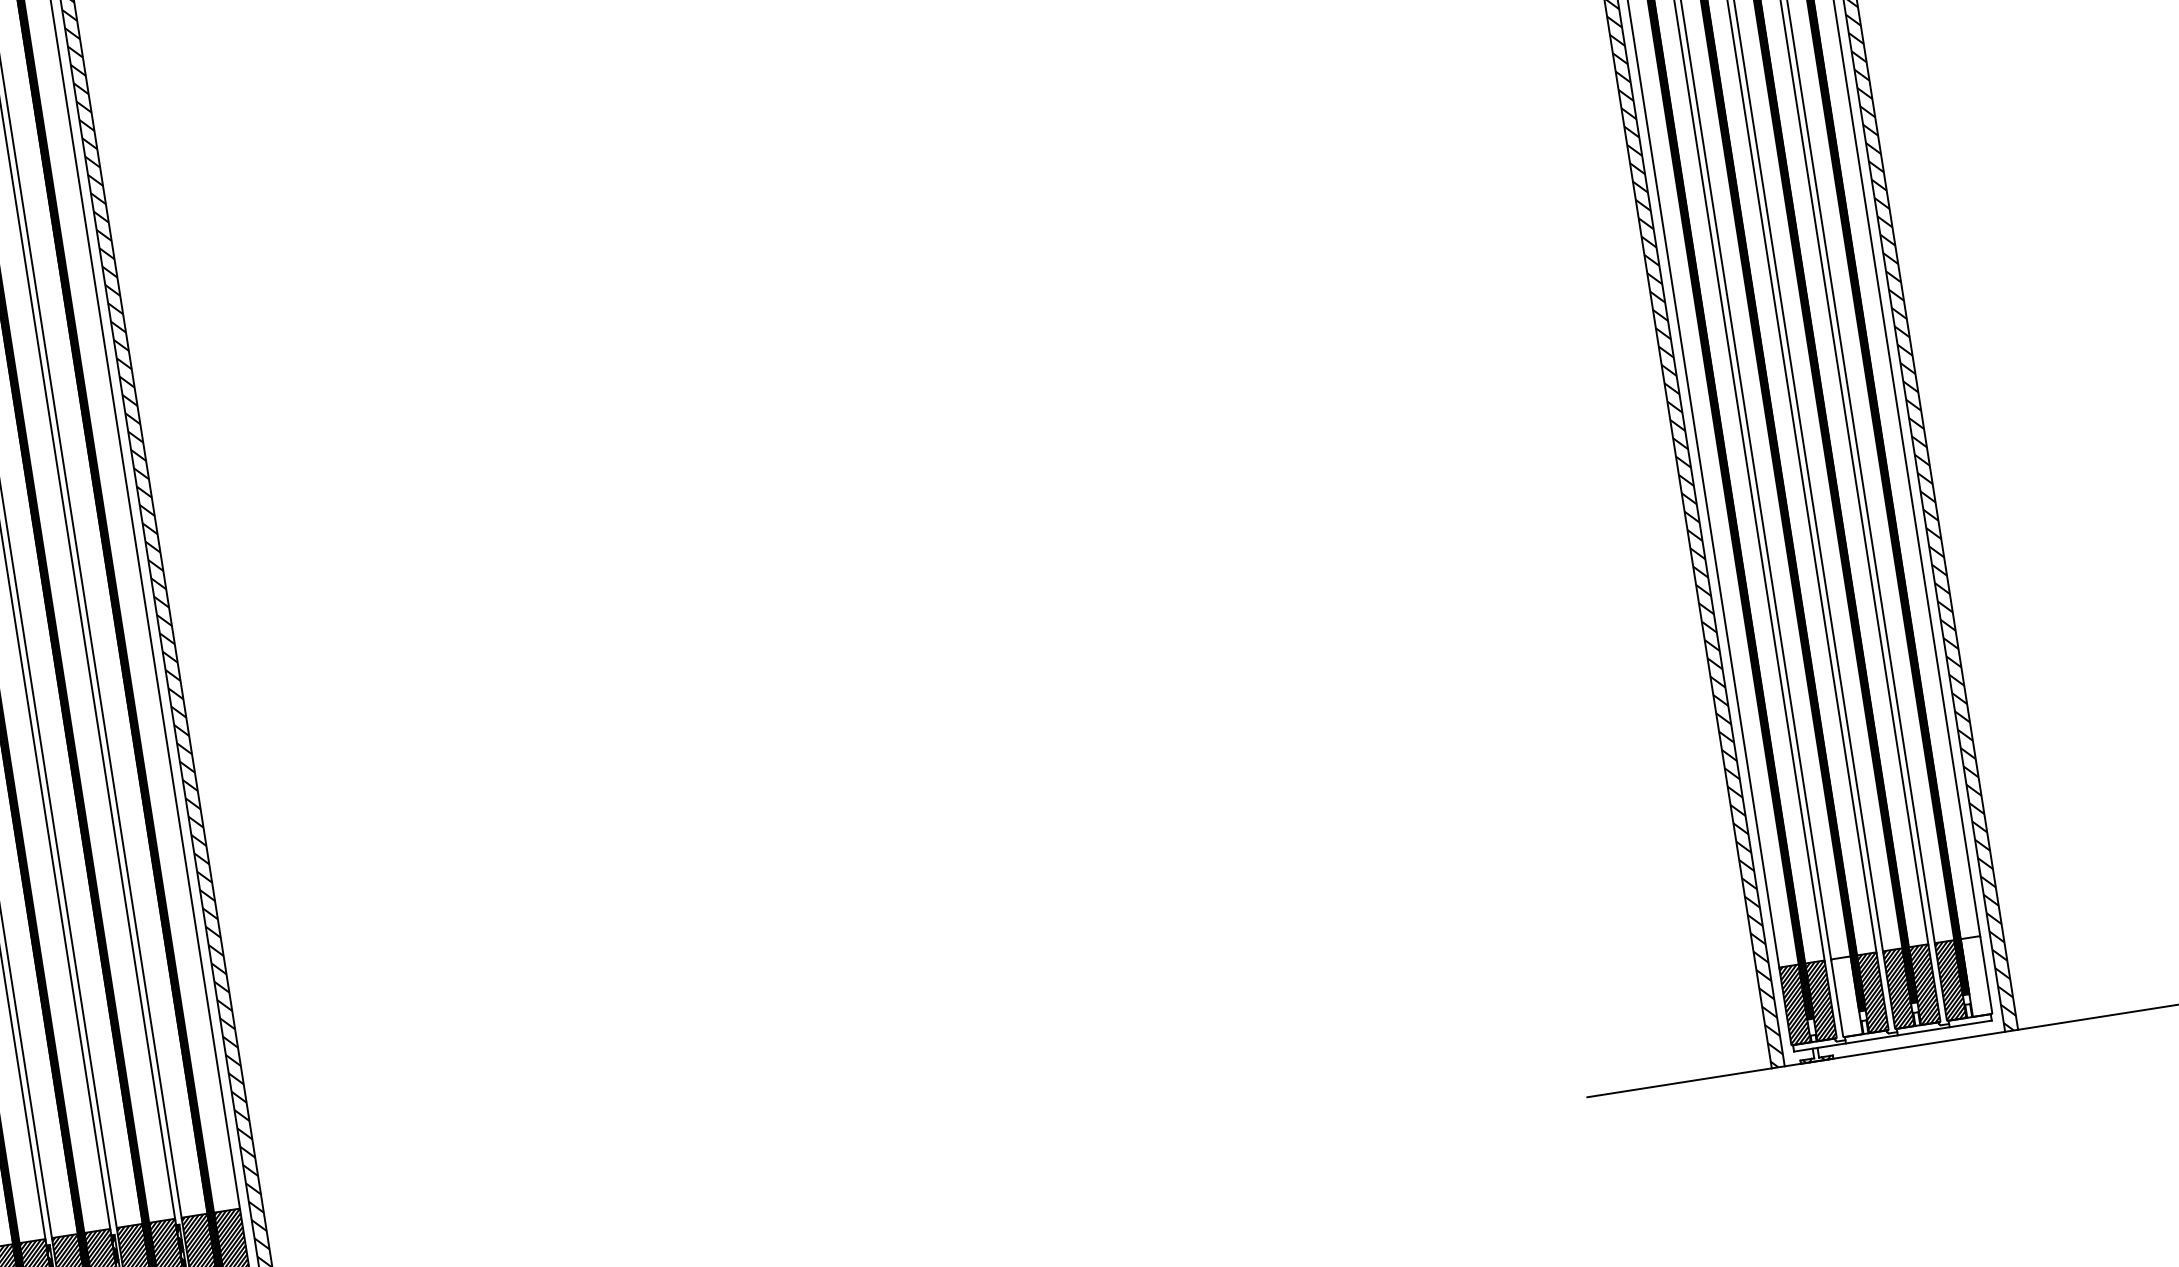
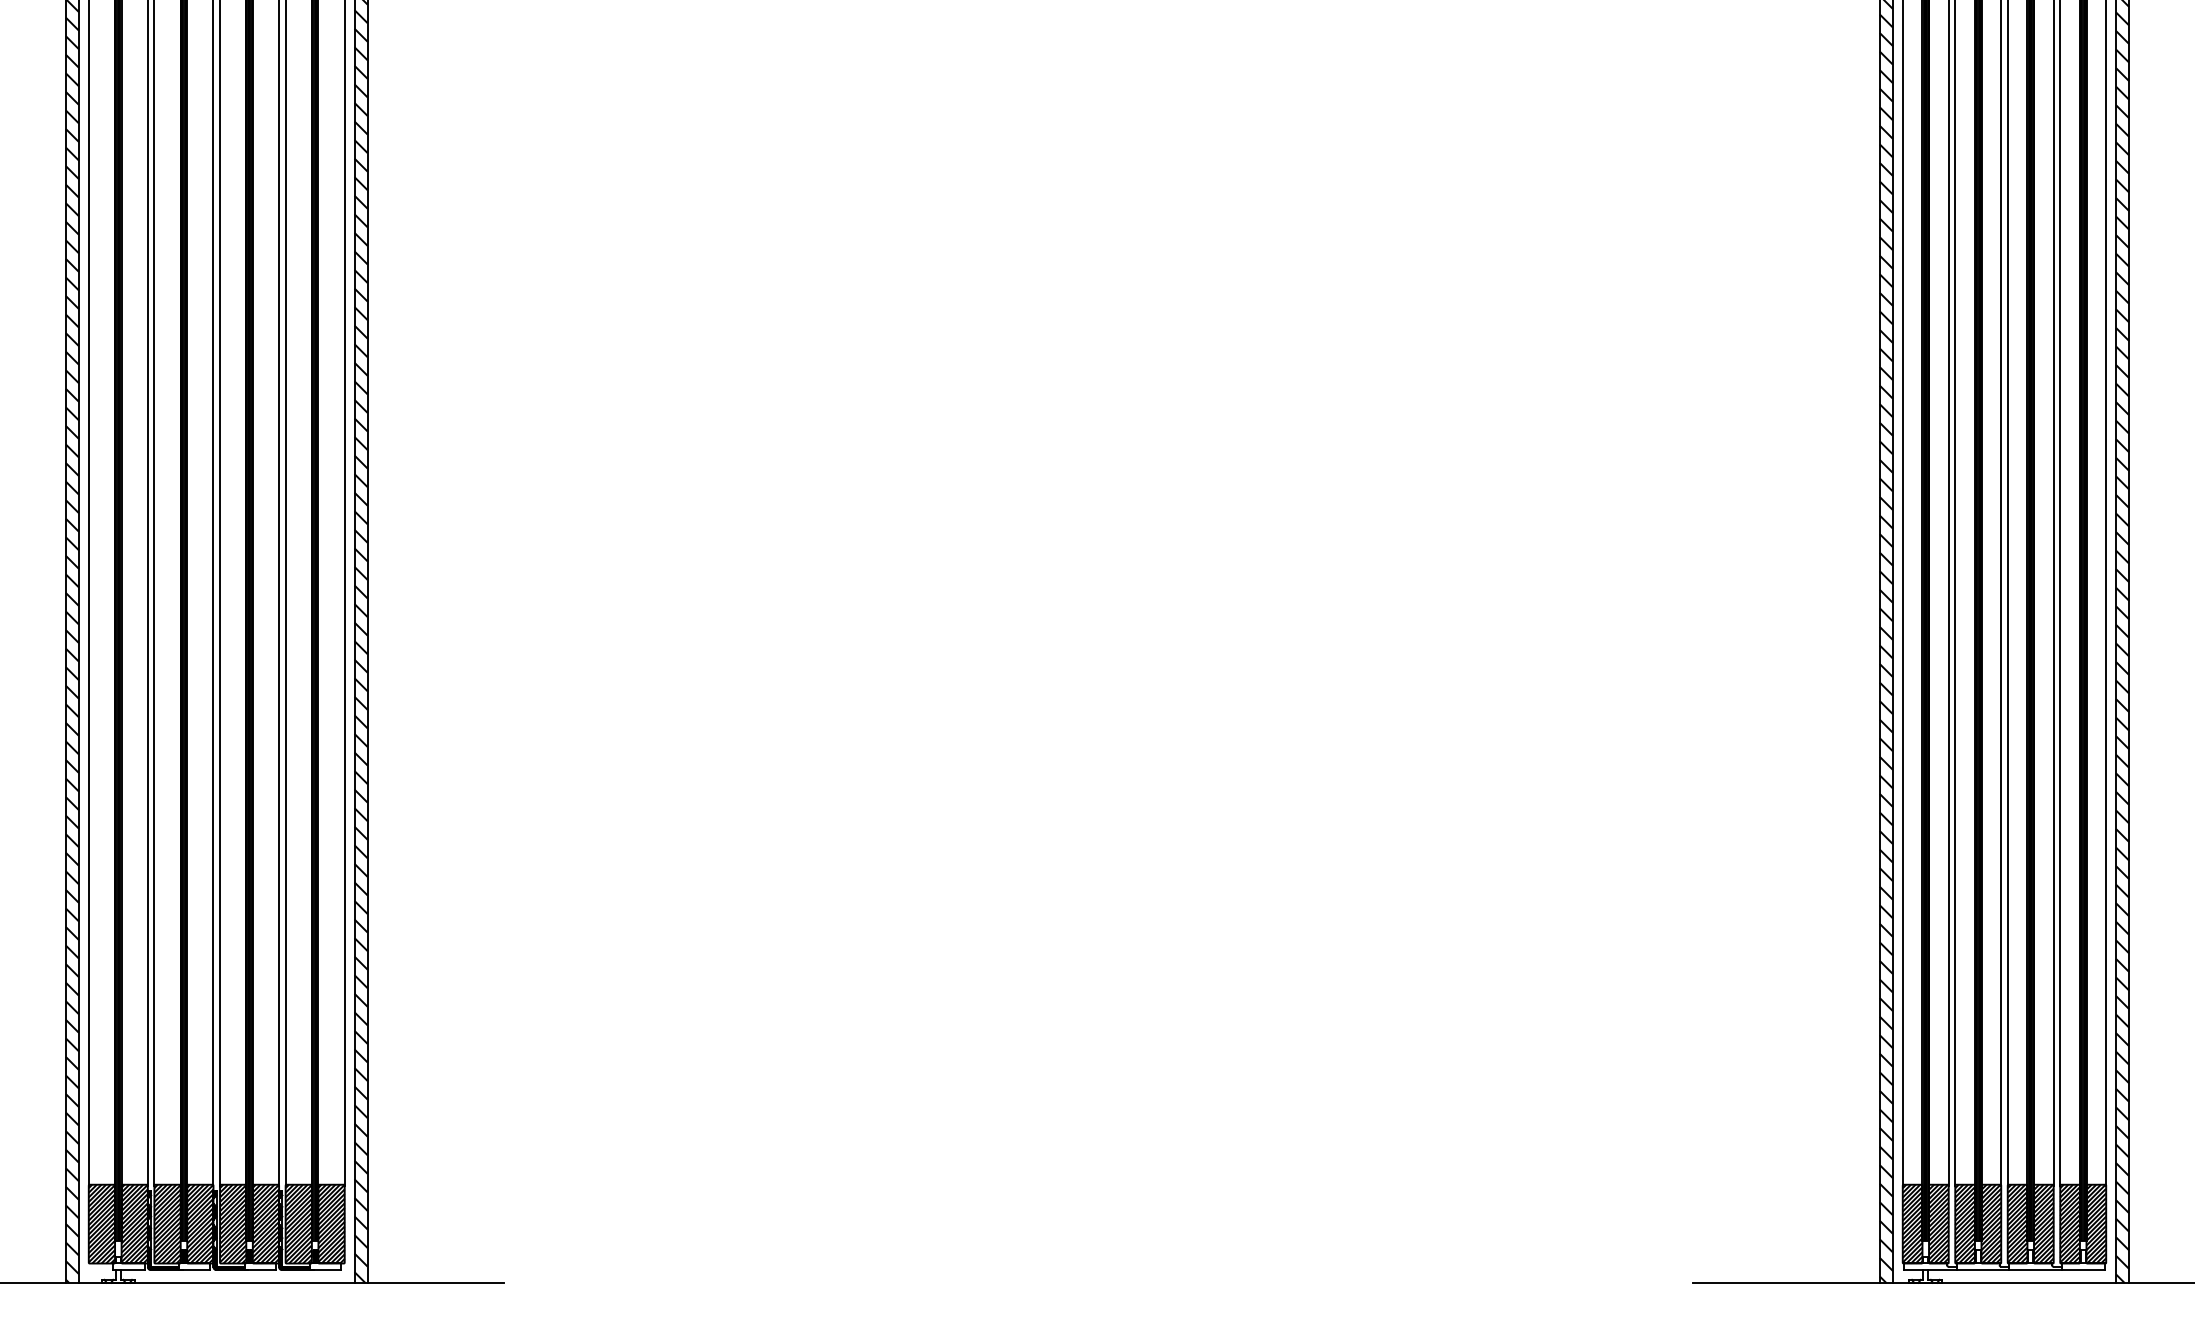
hatch: (1976, 975) -> (2096, 1223), added
hatch: (1846, 996) -> (1964, 1223), added

